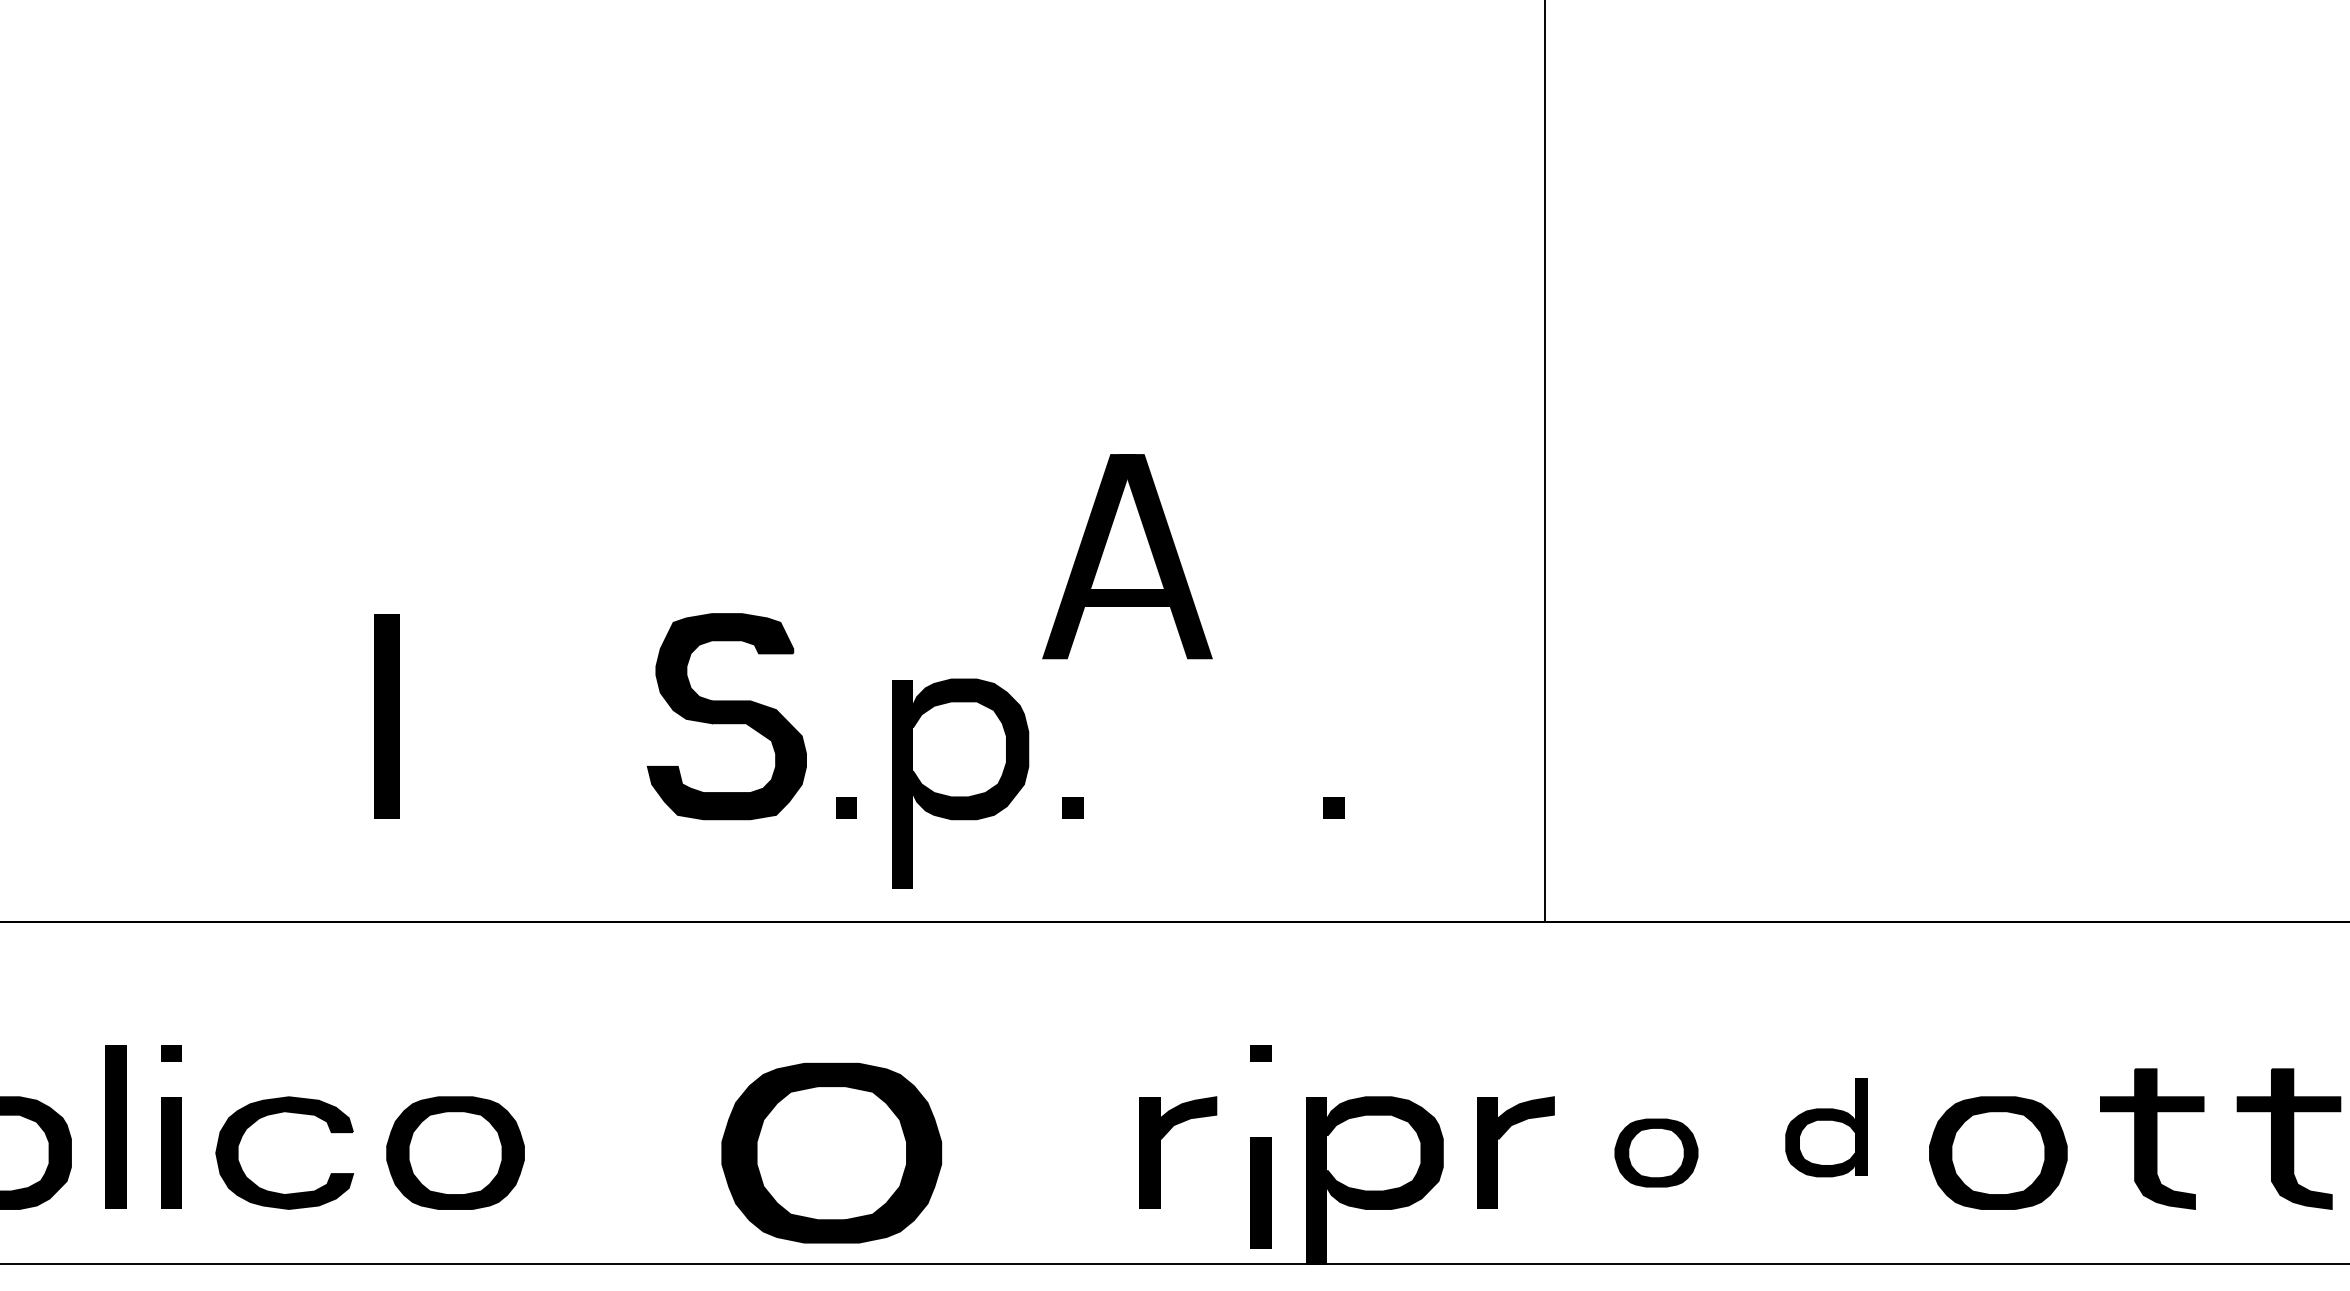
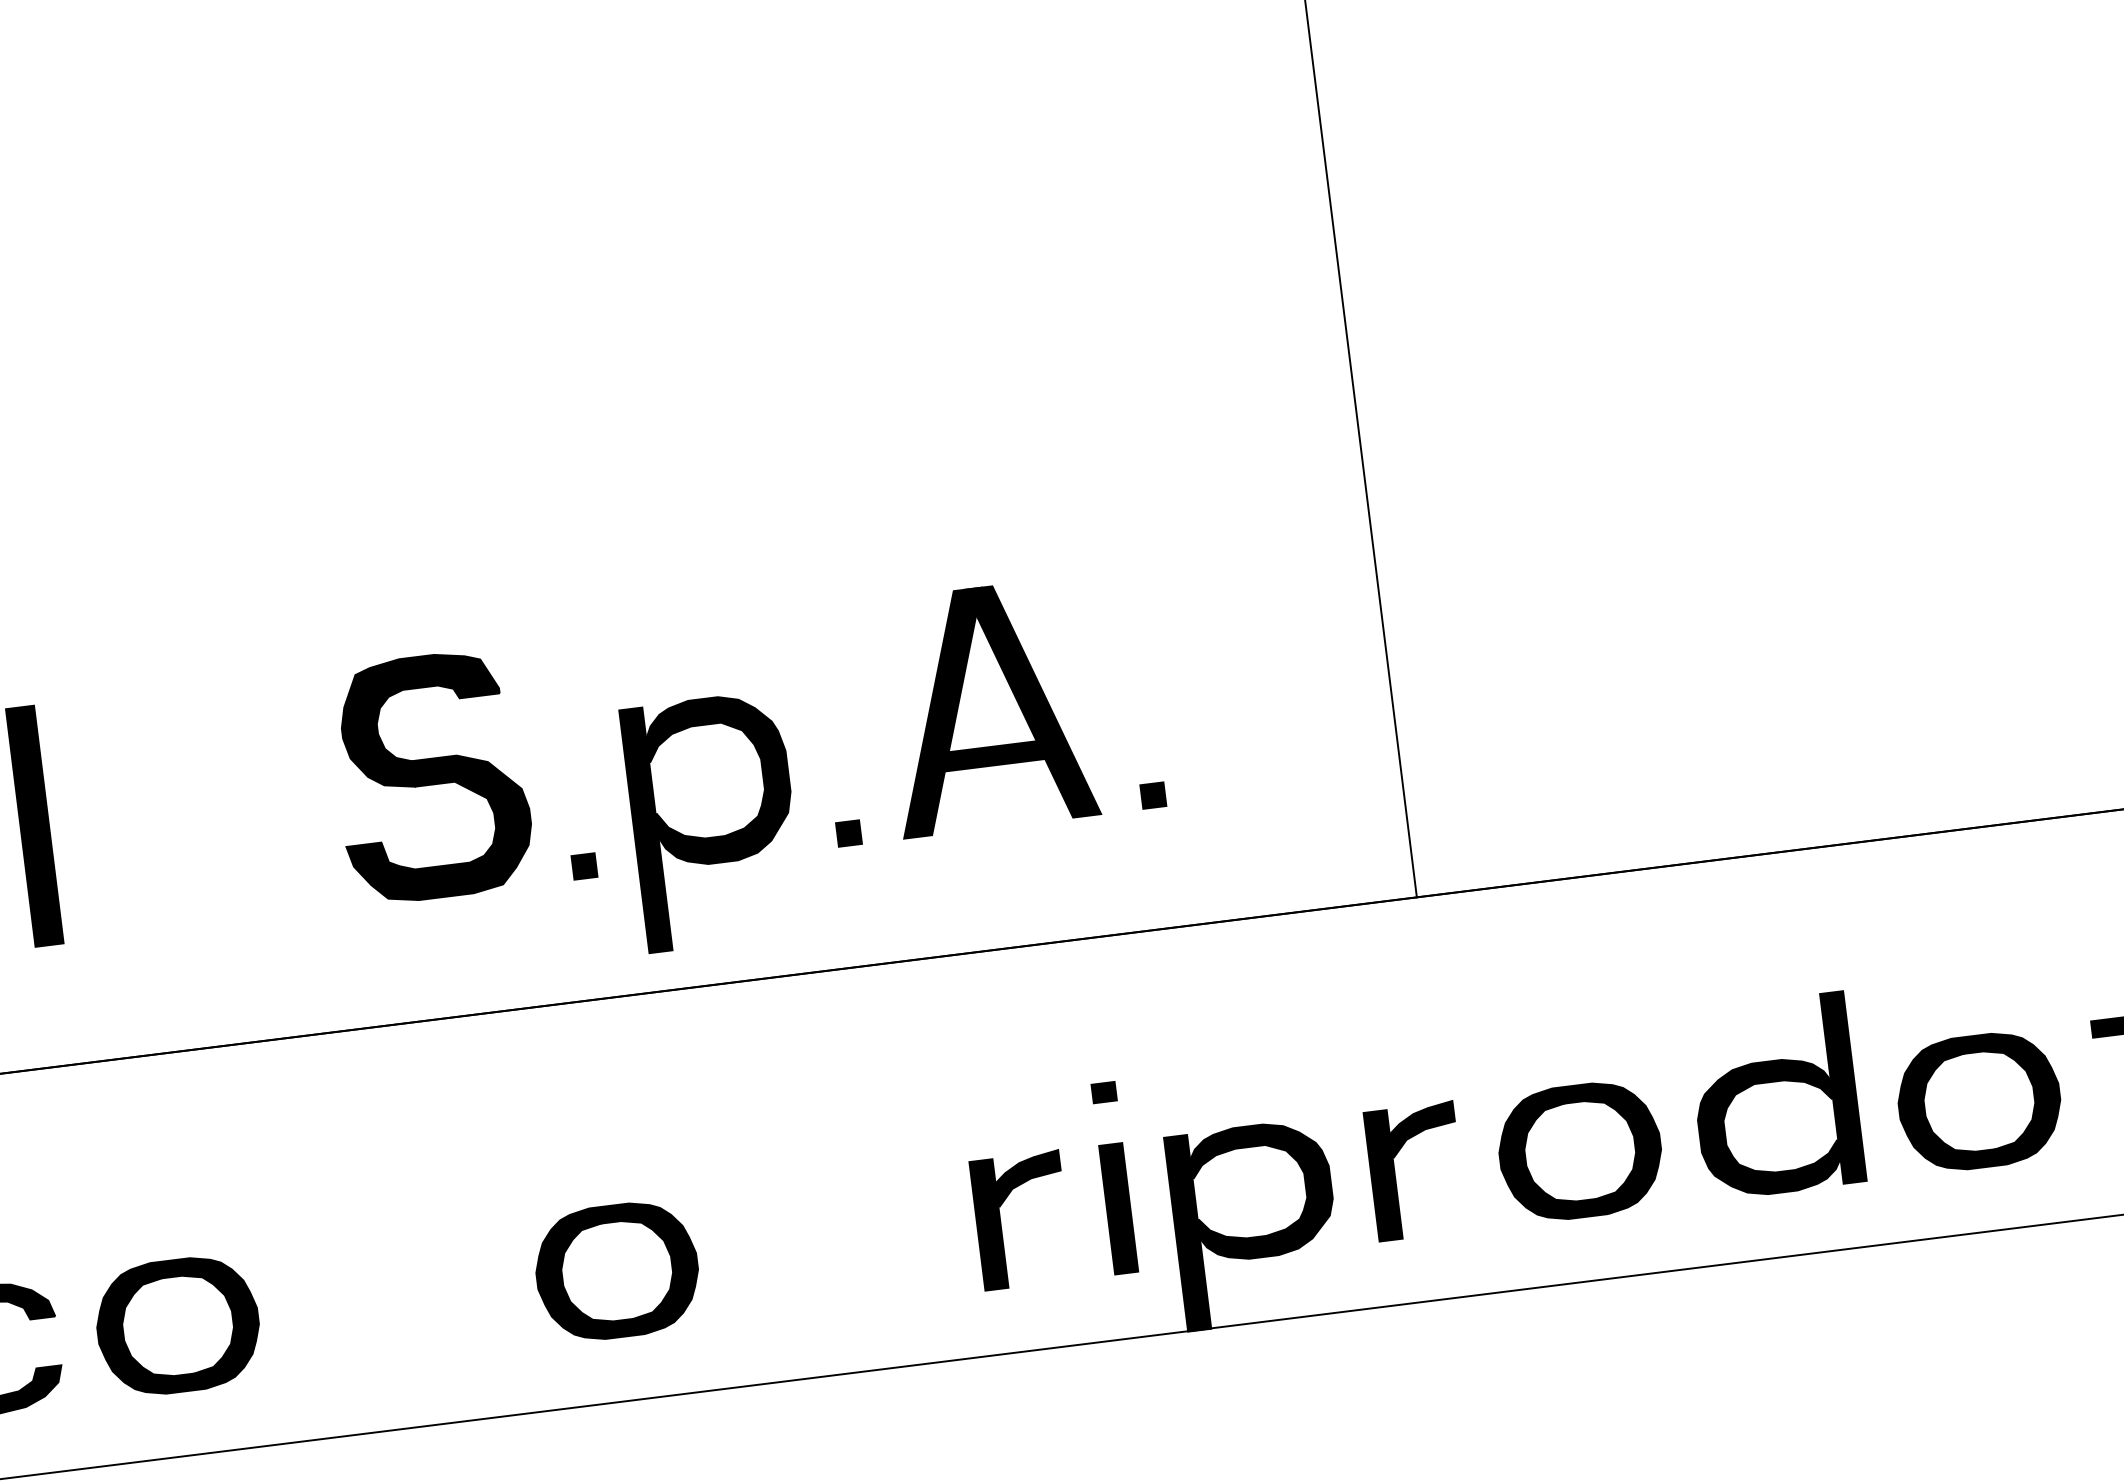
part: (1127, 556) -> (987, 707), moved
part: (1826, 1127) -> (1775, 1096), size x1.67
part: (831, 1152) -> (616, 1270), size x0.62
part: (1656, 1152) -> (1580, 1150), size x1.67
part: (1260, 1192) -> (1117, 1208), moved

